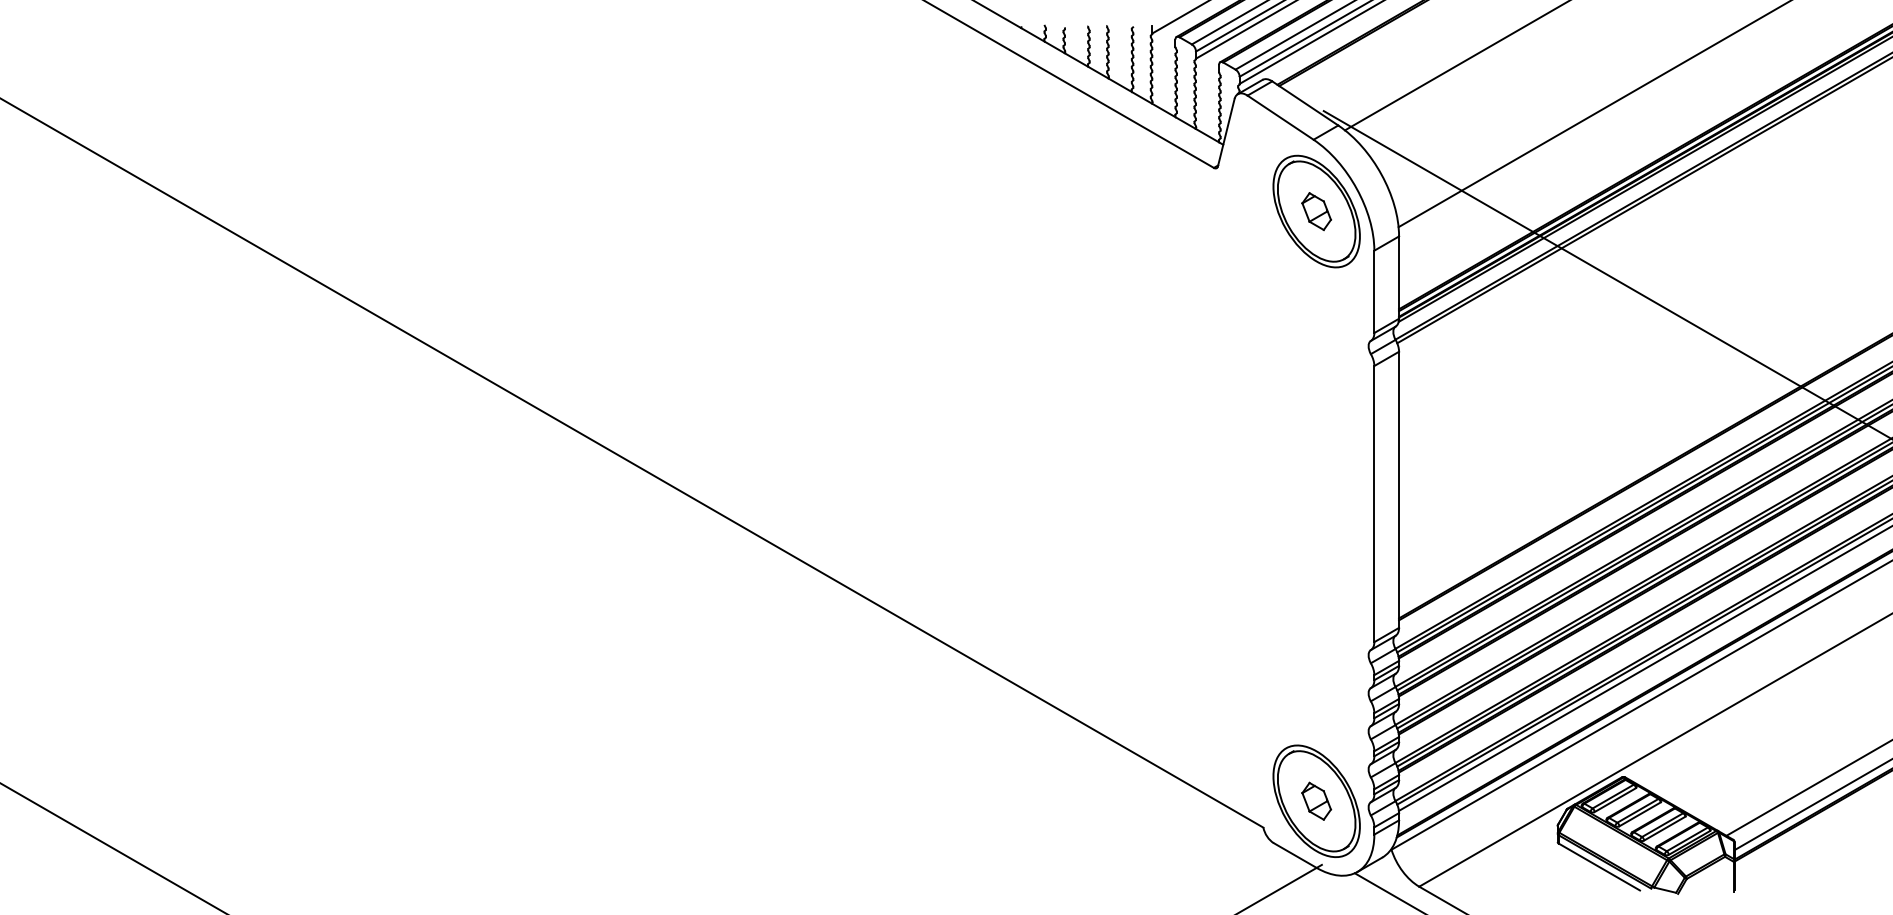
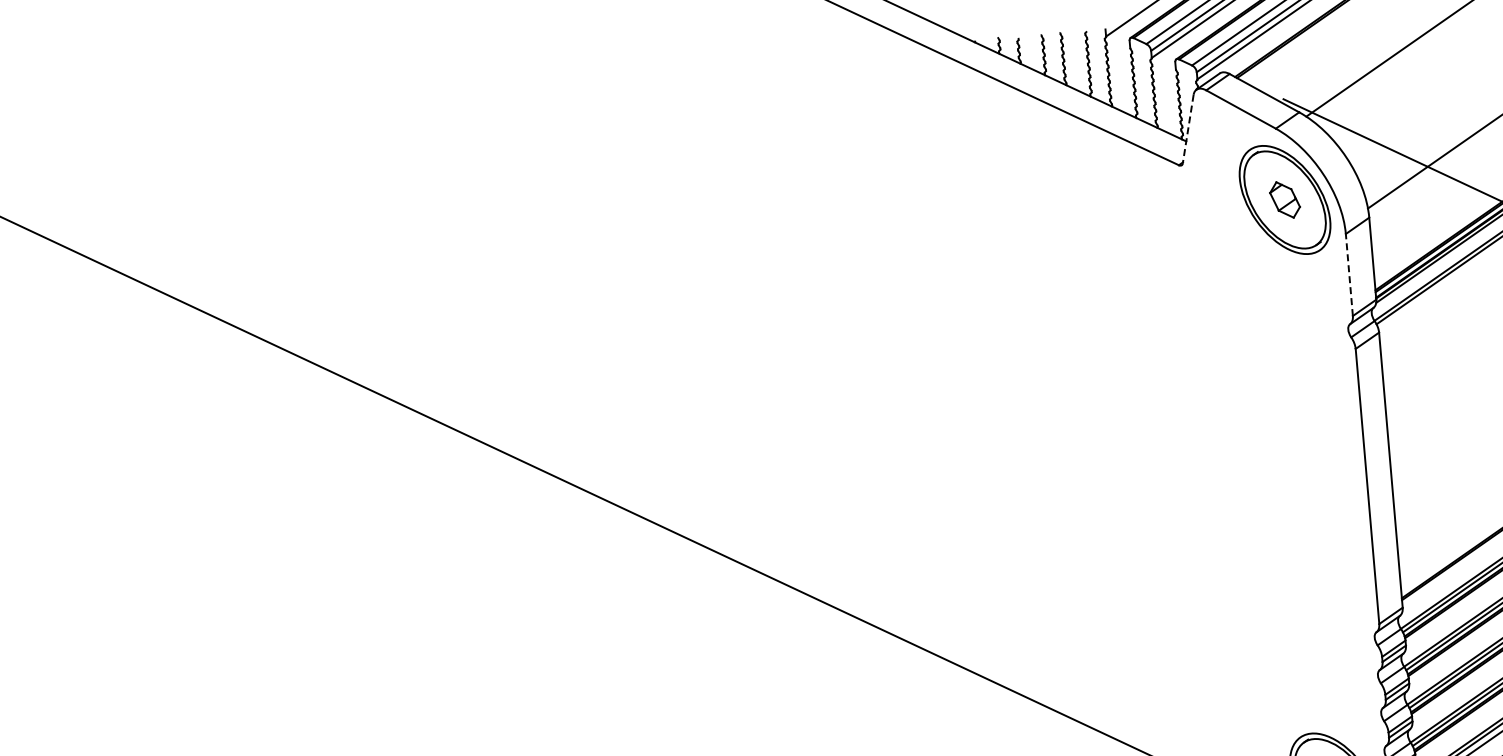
line: (1226, 132) -> (1188, 128), solid -> dashed
line: (1374, 291) -> (1349, 274), solid -> dashed

